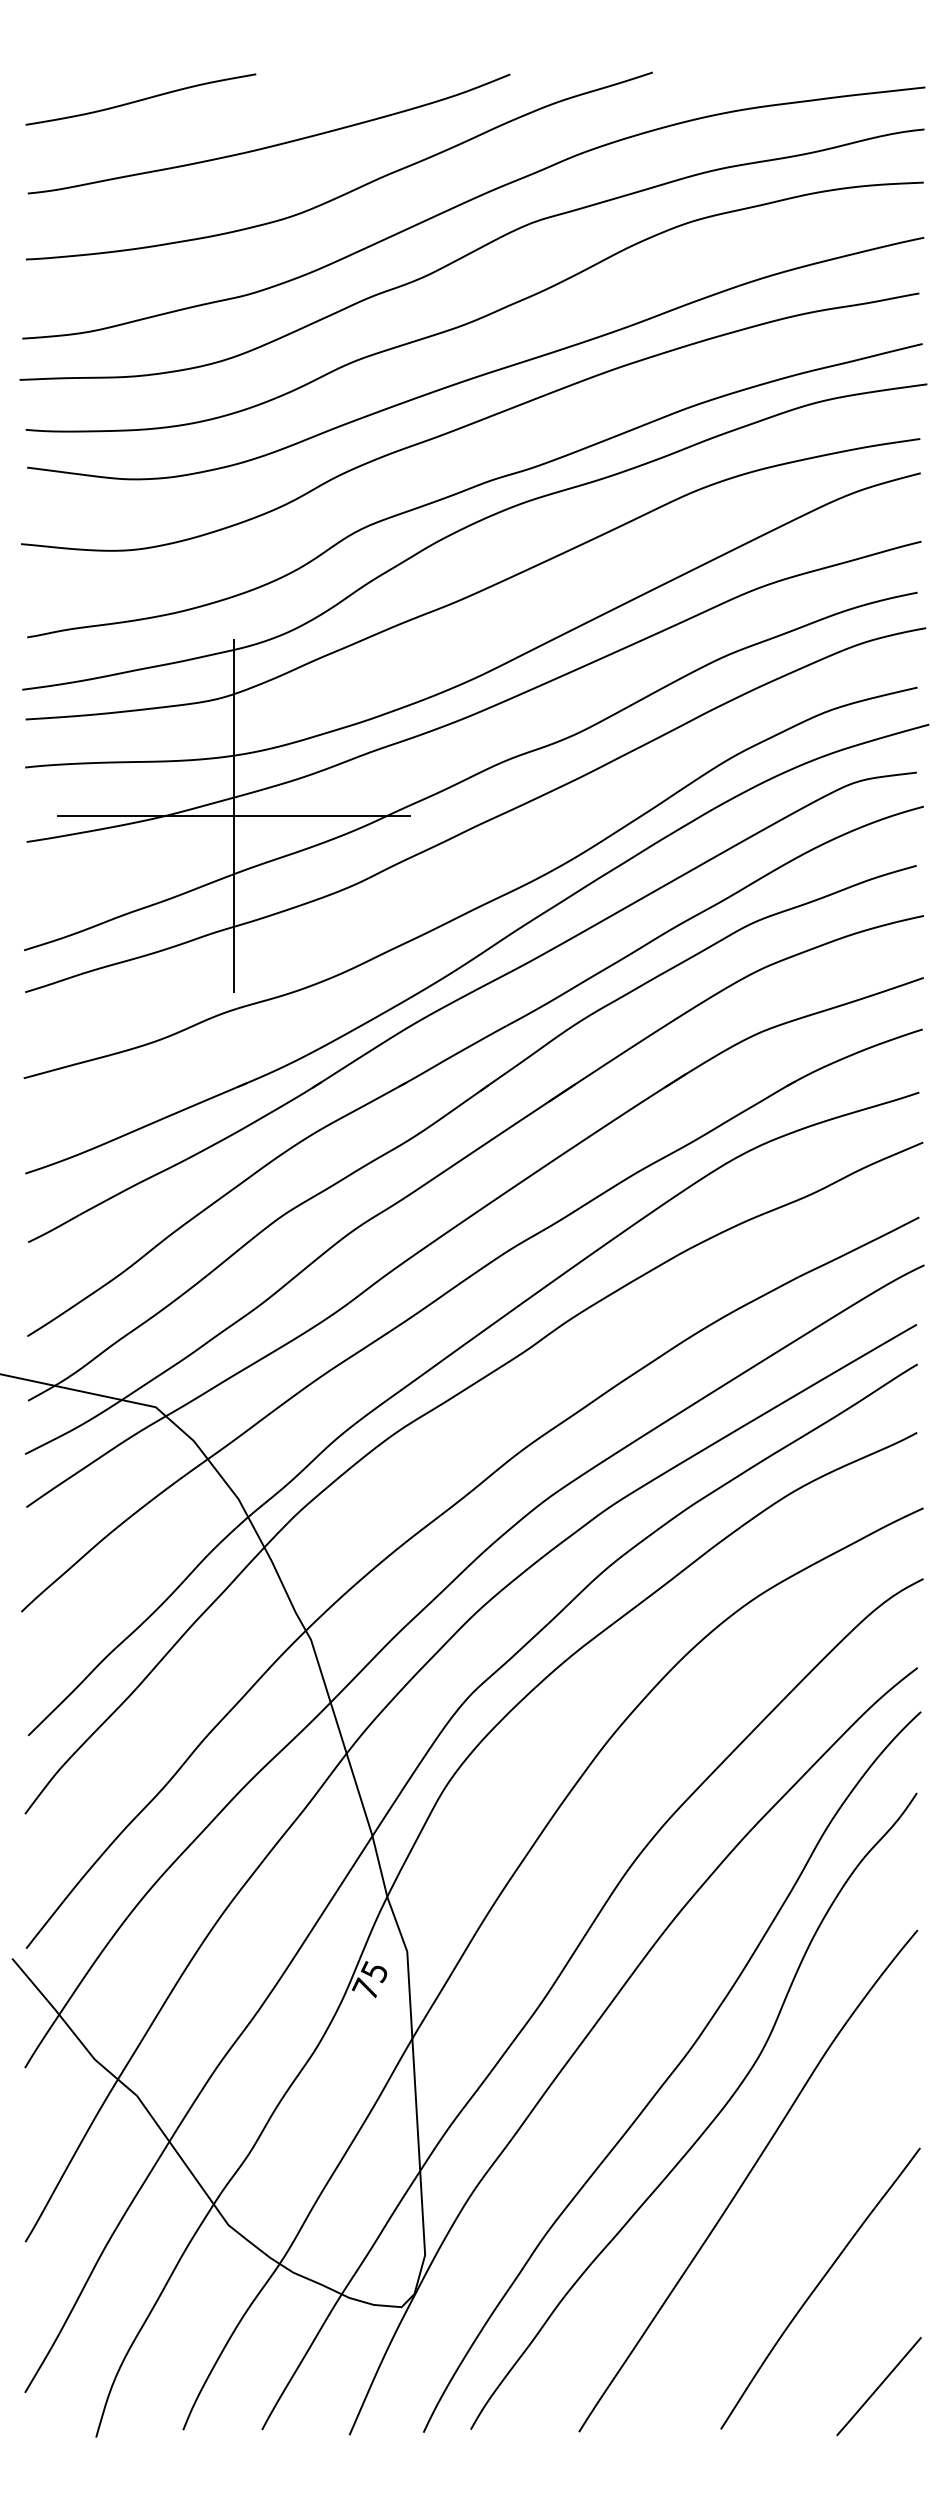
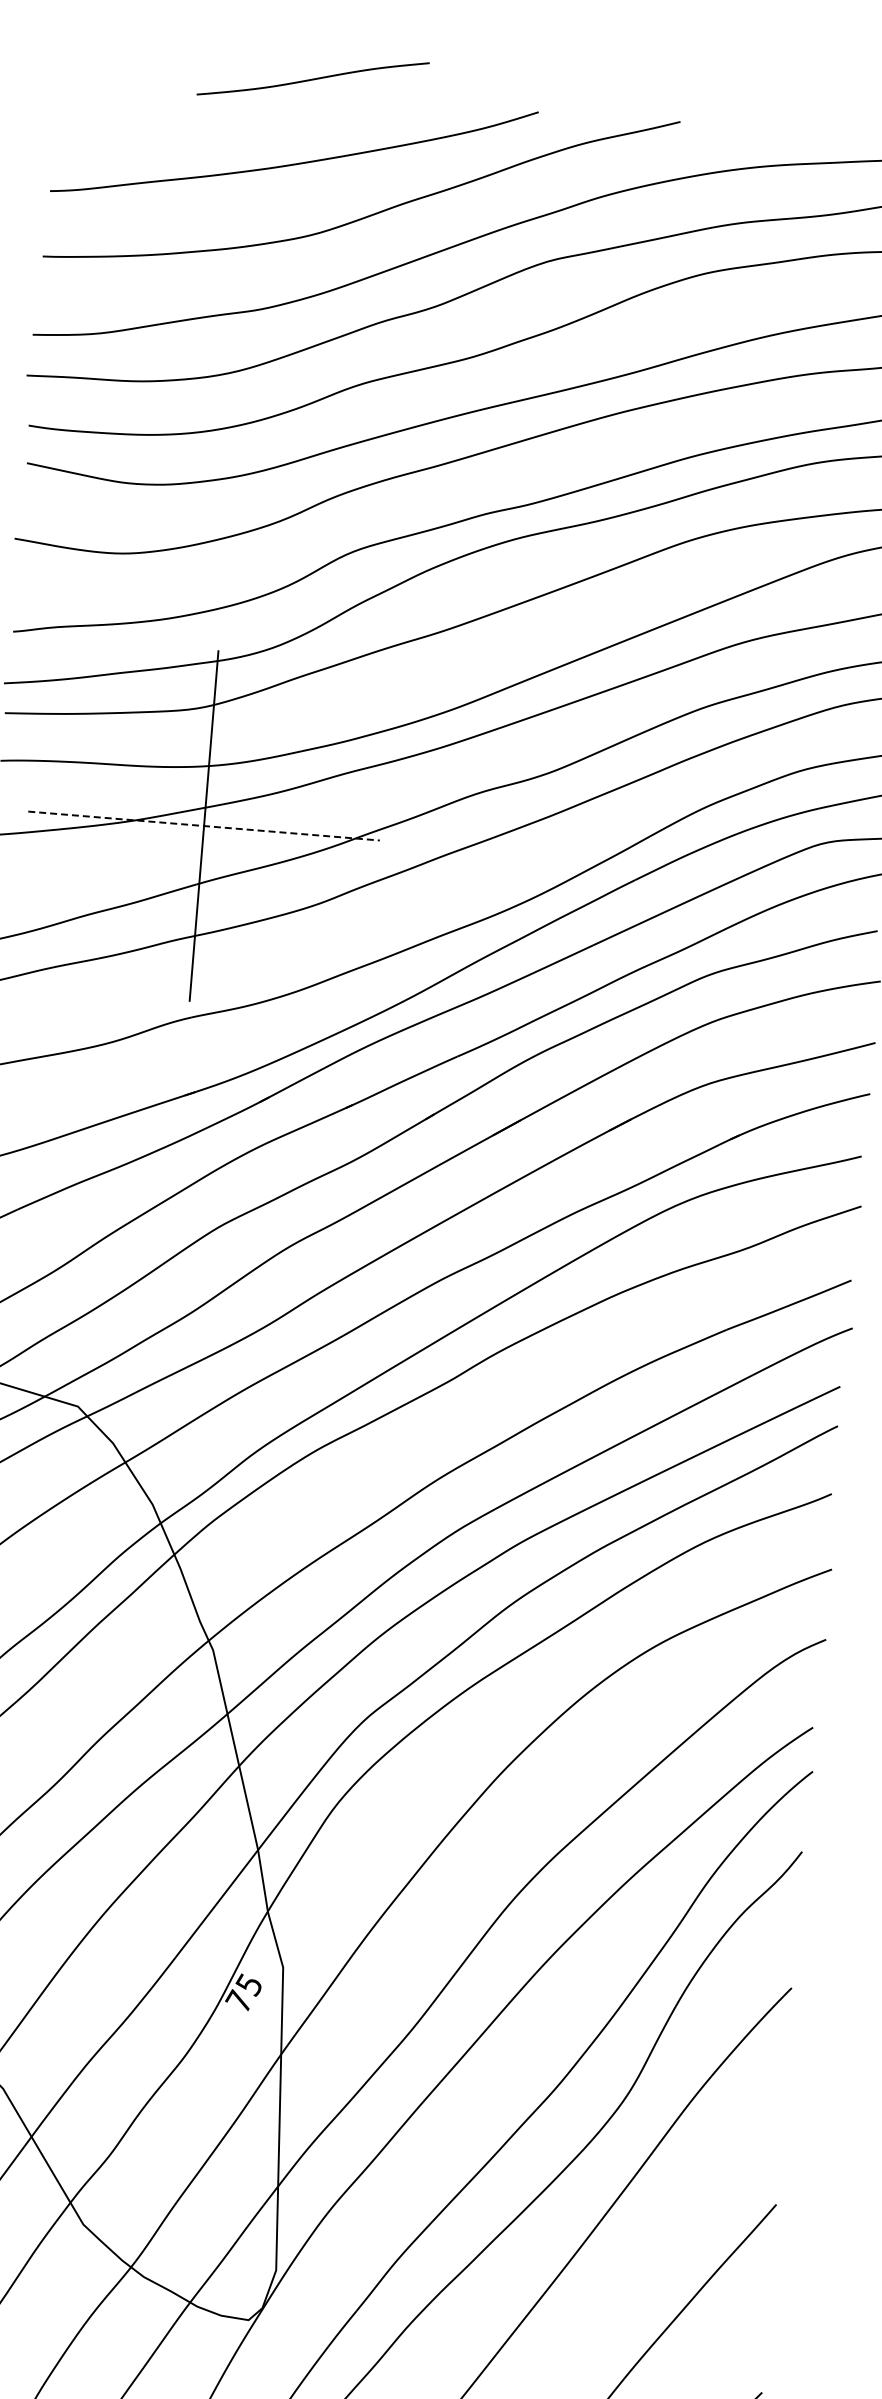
curve: (140, 99) -> (312, 78), moved
line: (234, 816) -> (204, 826), solid -> dashed

